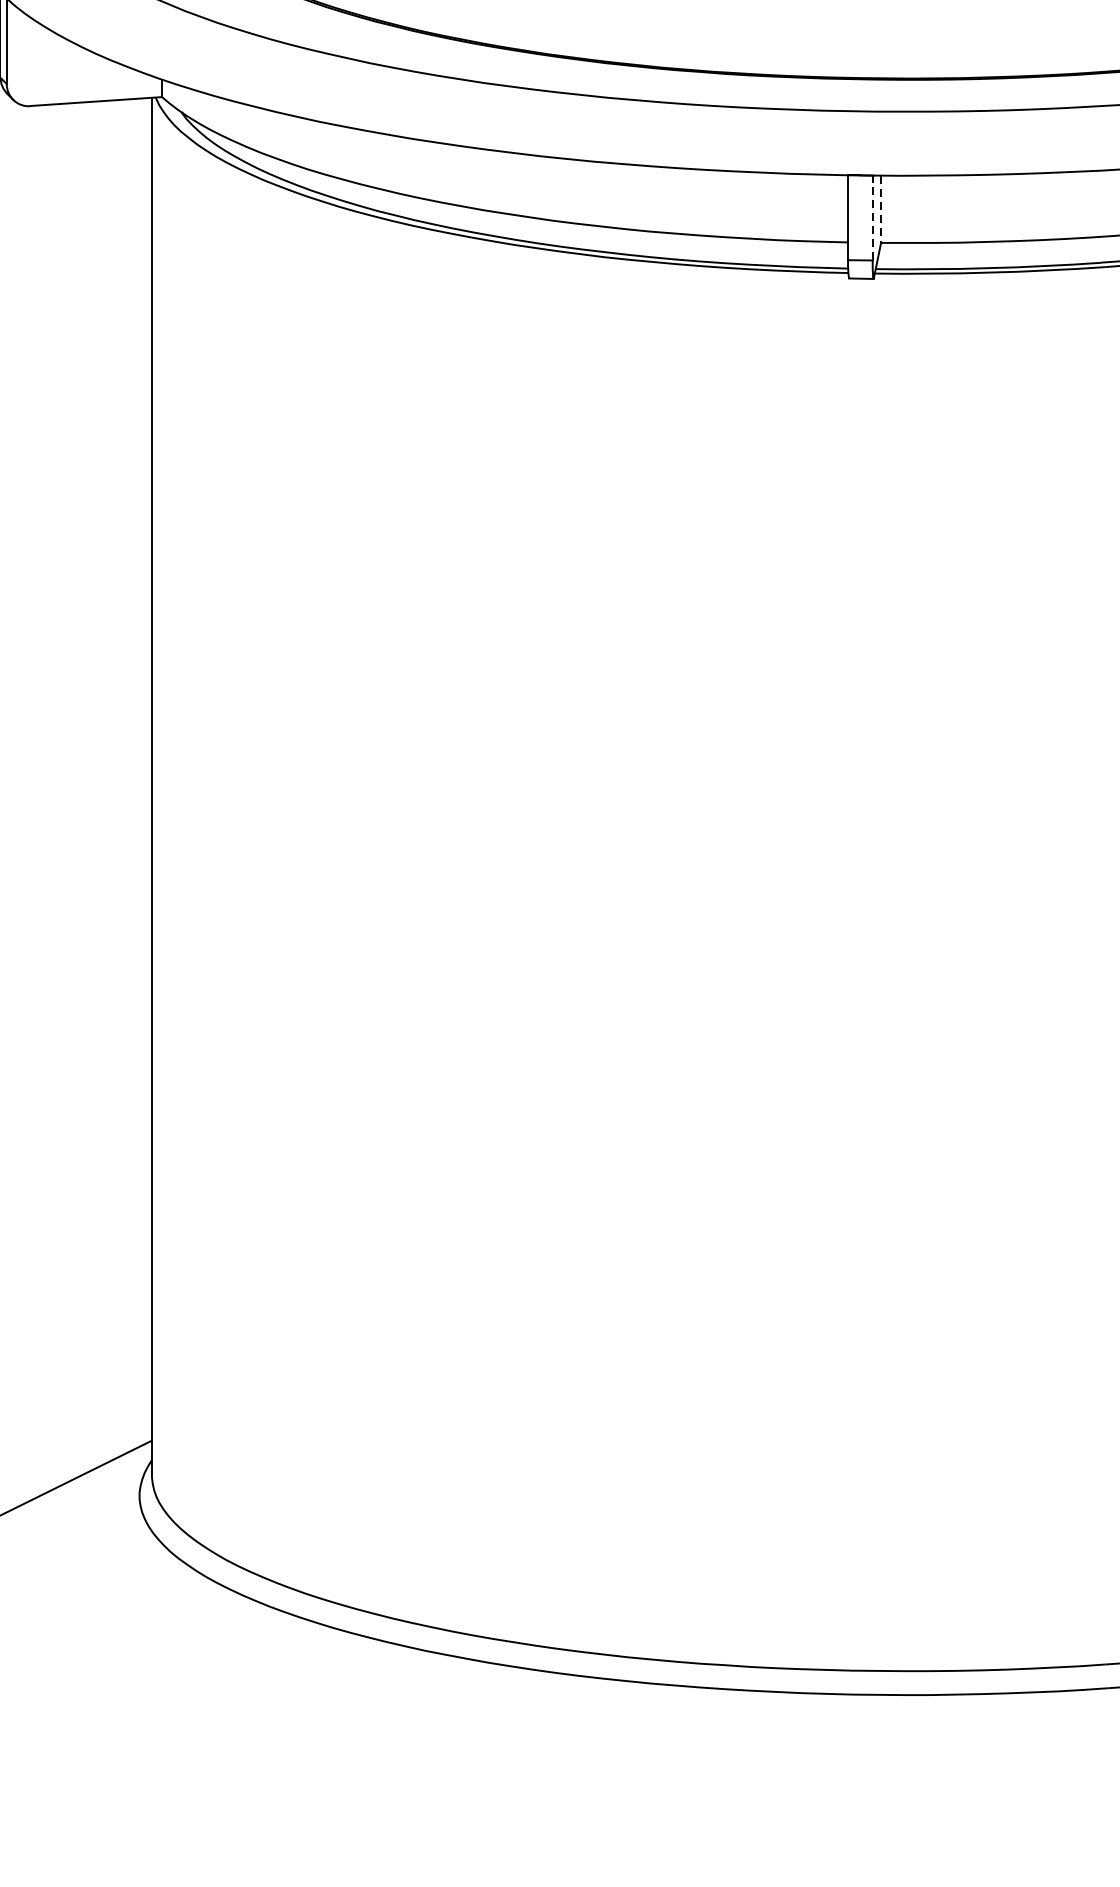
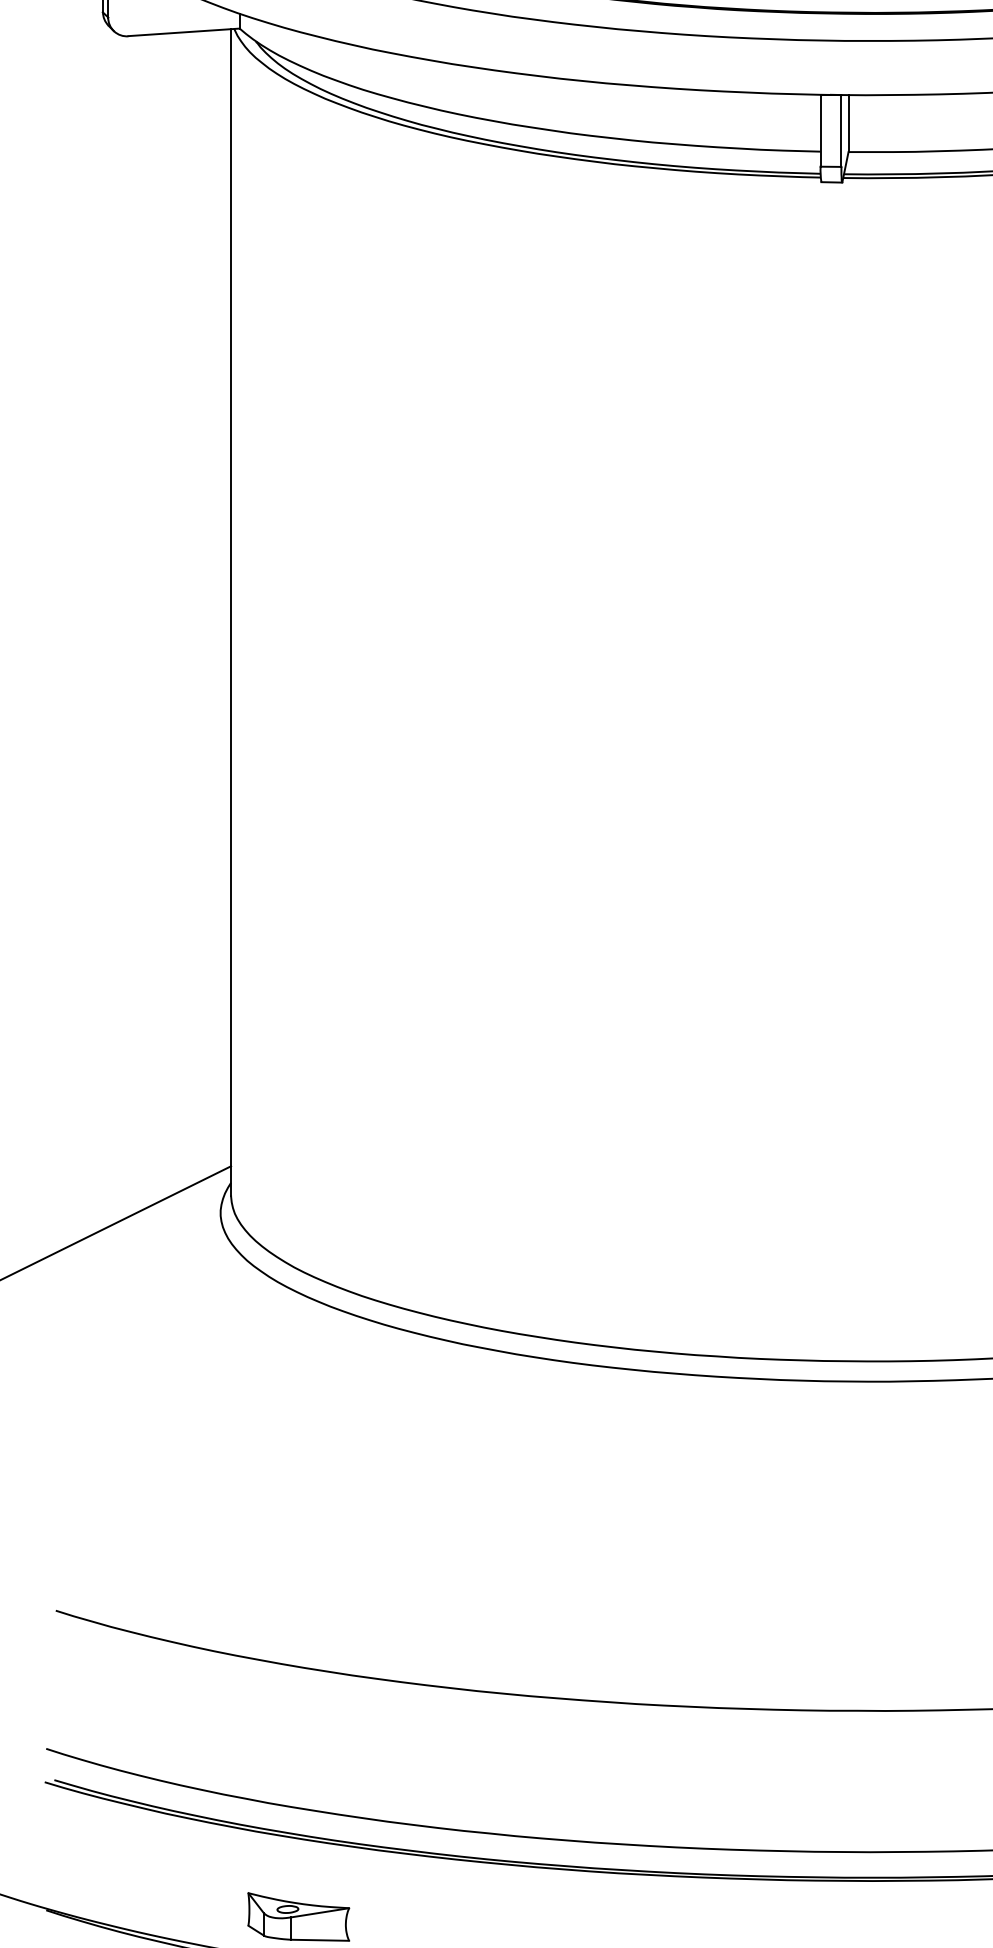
line: (881, 209) -> (848, 123), dashed -> solid
line: (872, 217) -> (841, 130), dashed -> solid

